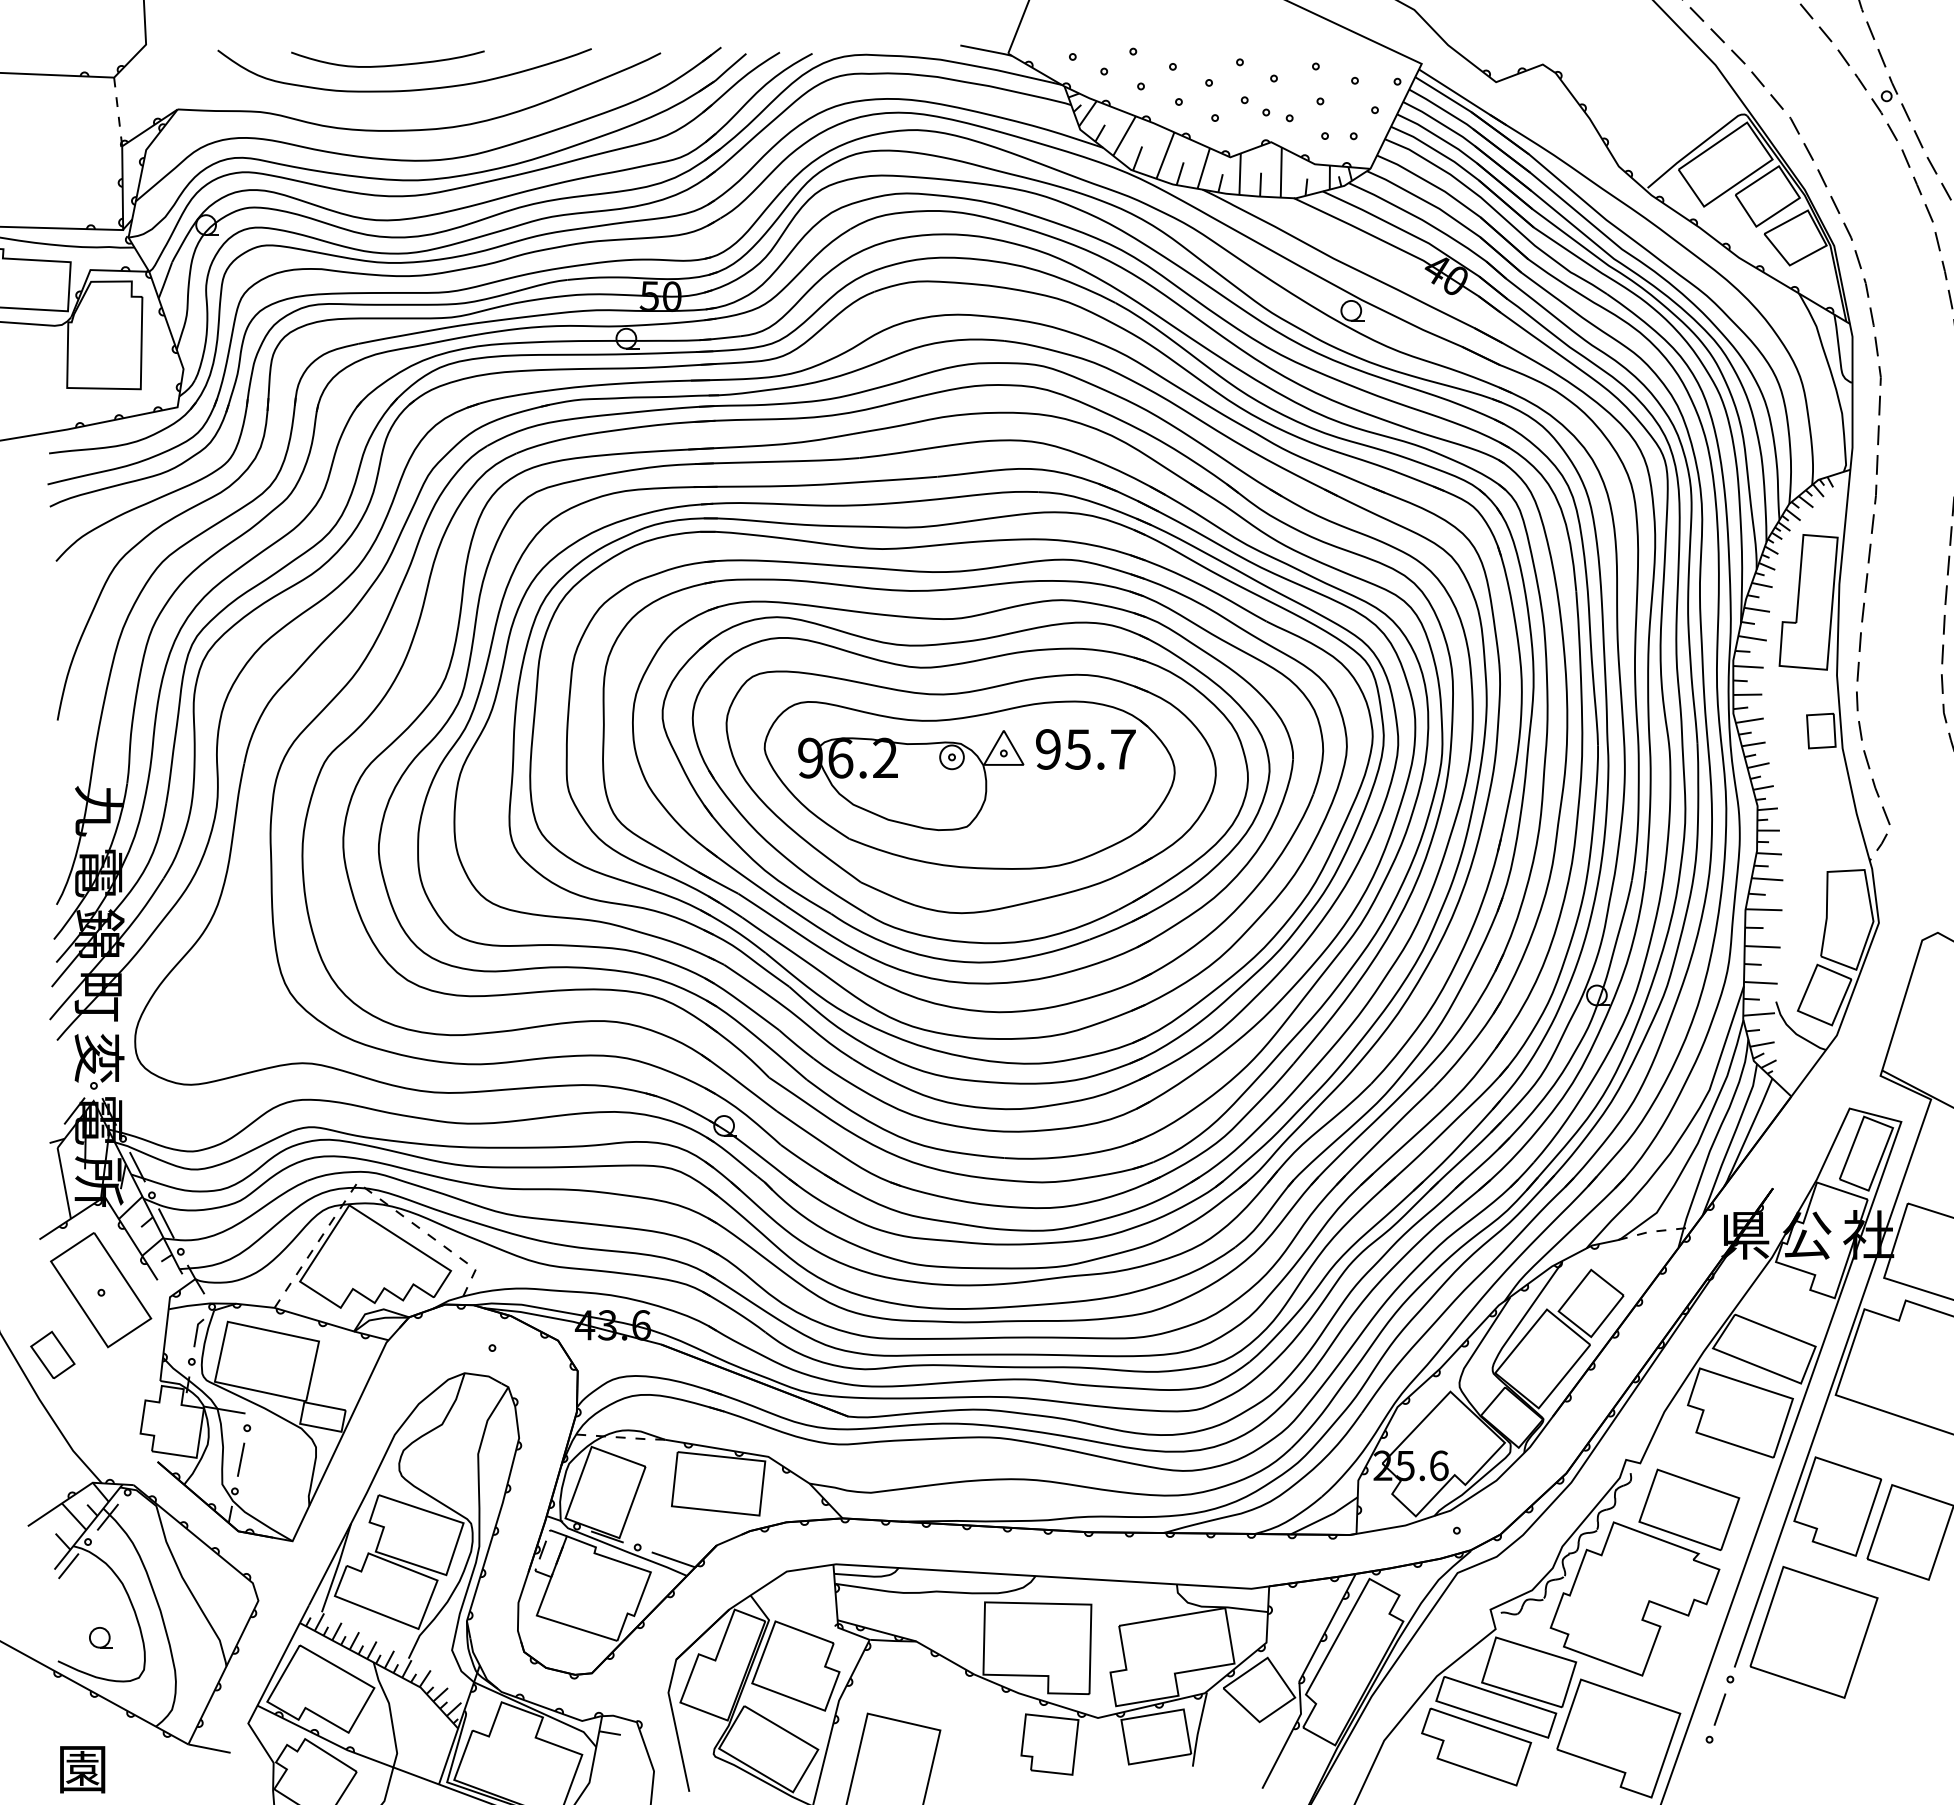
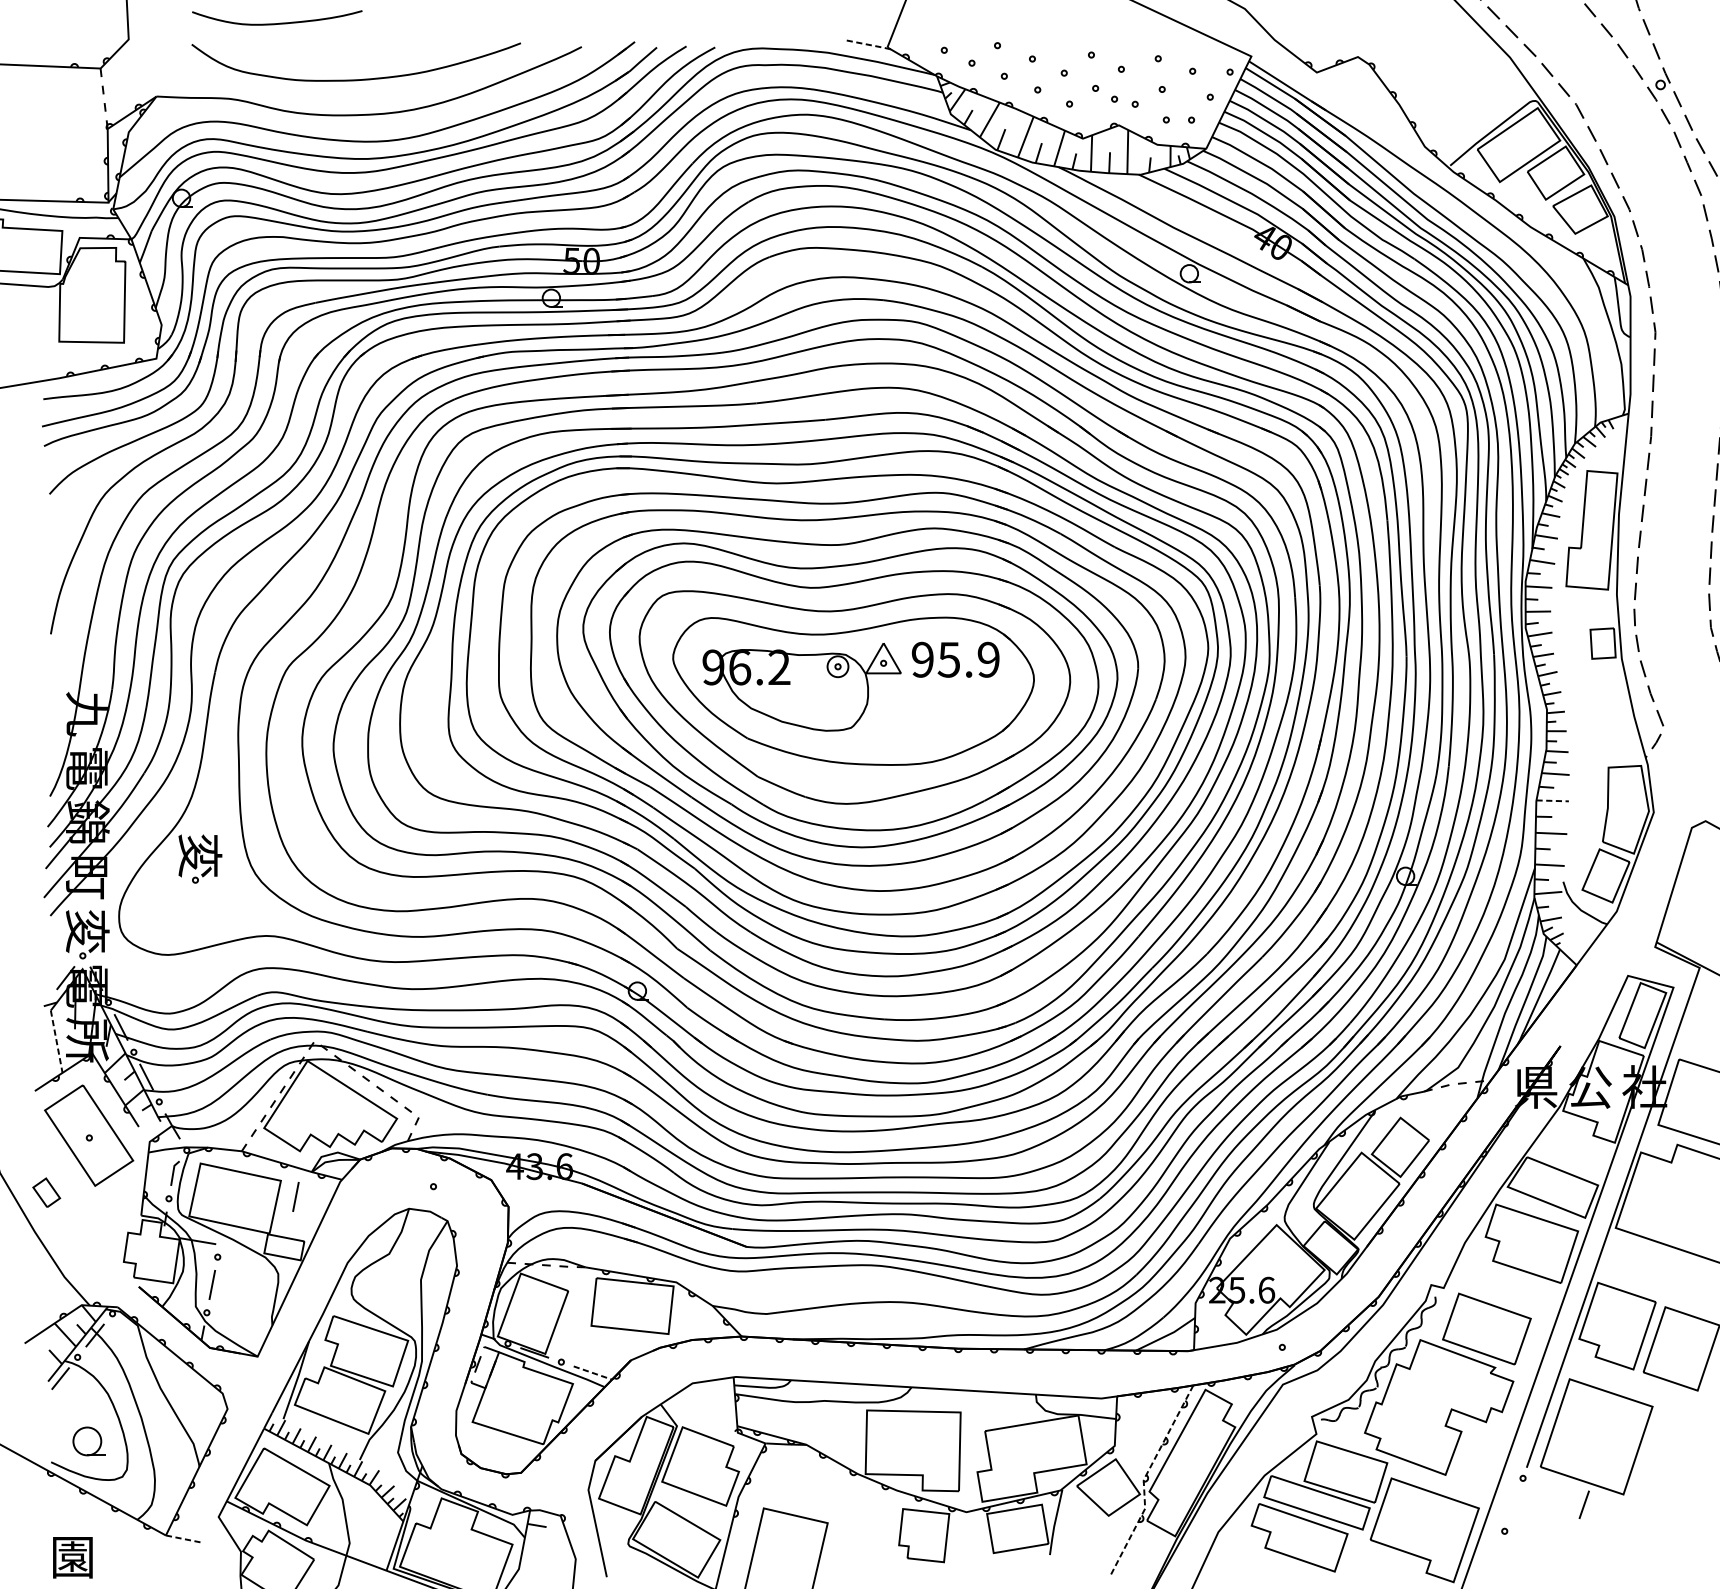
line: (986, 50) -> (868, 44), solid -> dashed
curve: (390, 64) -> (279, 22), moved
text: (1122, 749) -> (988, 659), 95.7 -> 95.9
line: (1764, 909) -> (1553, 800), solid -> dashed
part: (227, 975) -> (200, 858), added
line: (64, 1183) -> (56, 1041), solid -> dashed
part: (52, 1354) -> (46, 1192), size x0.7
line: (336, 1359) -> (296, 1196), added
line: (673, 1560) -> (592, 1373), solid -> dashed
part: (100, 1637) -> (88, 1441), size x1.6
line: (1299, 1680) -> (1143, 1479), solid -> dashed
line: (1719, 1709) -> (1583, 1504), moved
line: (209, 1748) -> (184, 1539), solid -> dashed

